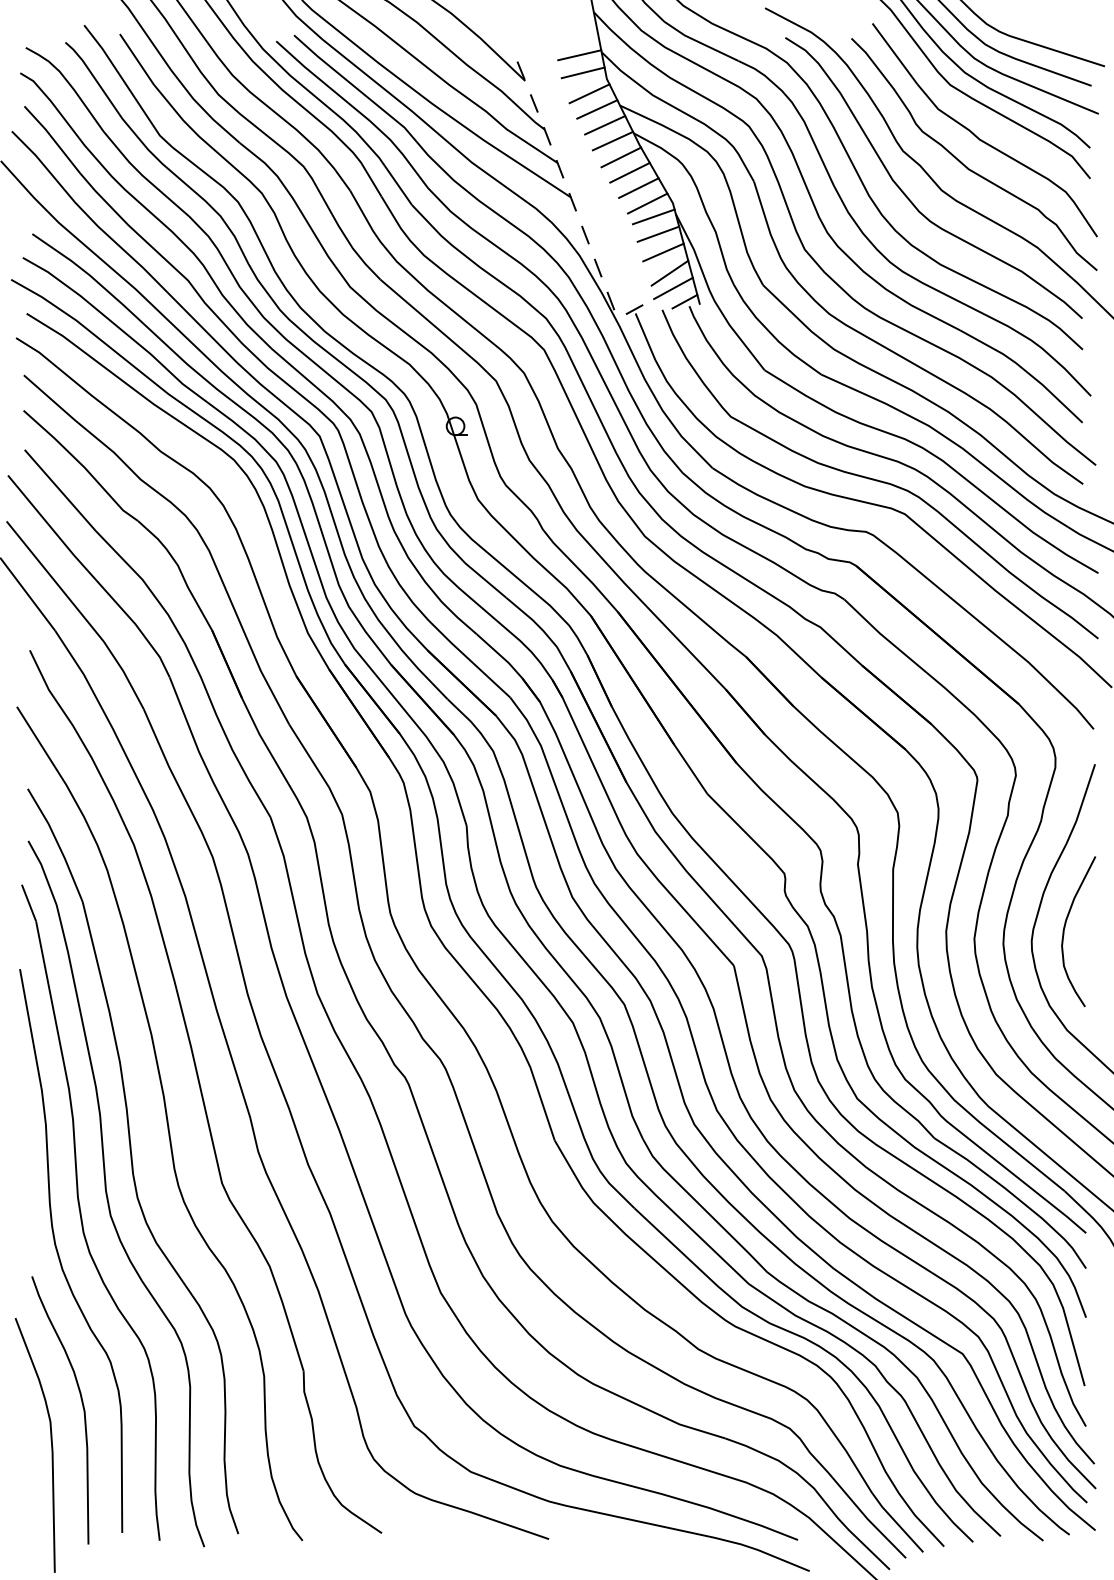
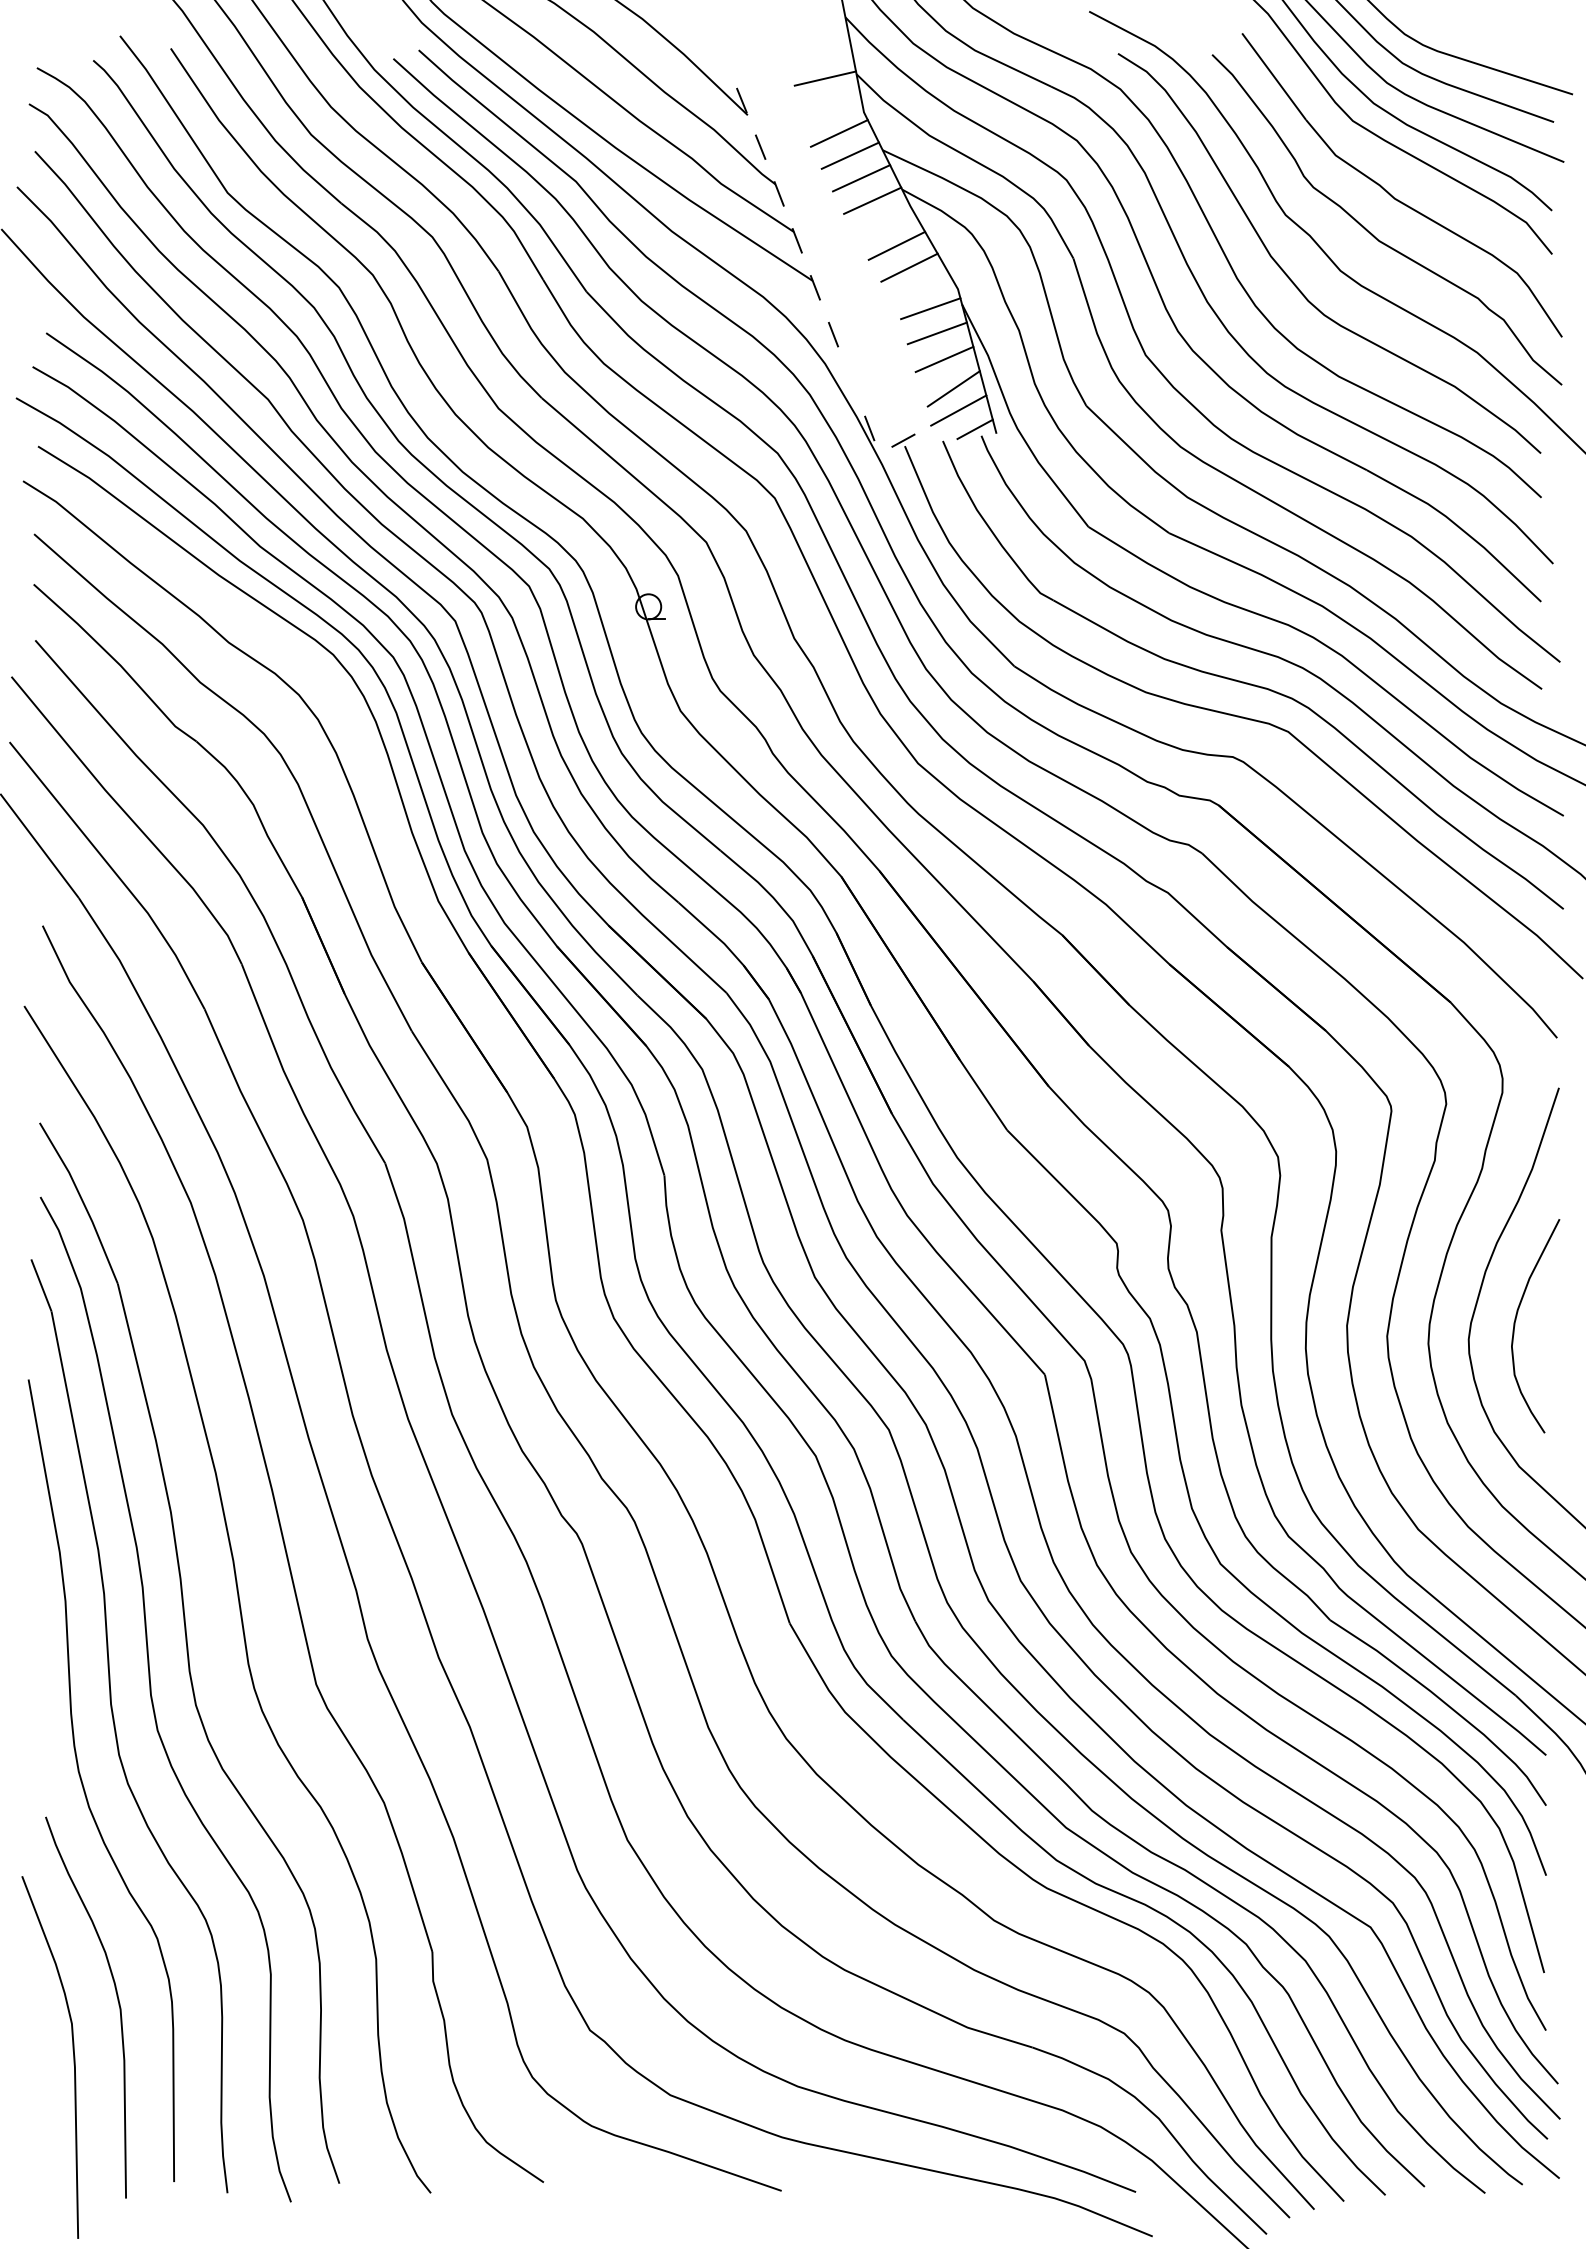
line: (582, 72) -> (829, 103), removed
line: (621, 157) -> (884, 224), removed
line: (647, 203) -> (922, 289), removed
line: (598, 268) -> (851, 381), removed

